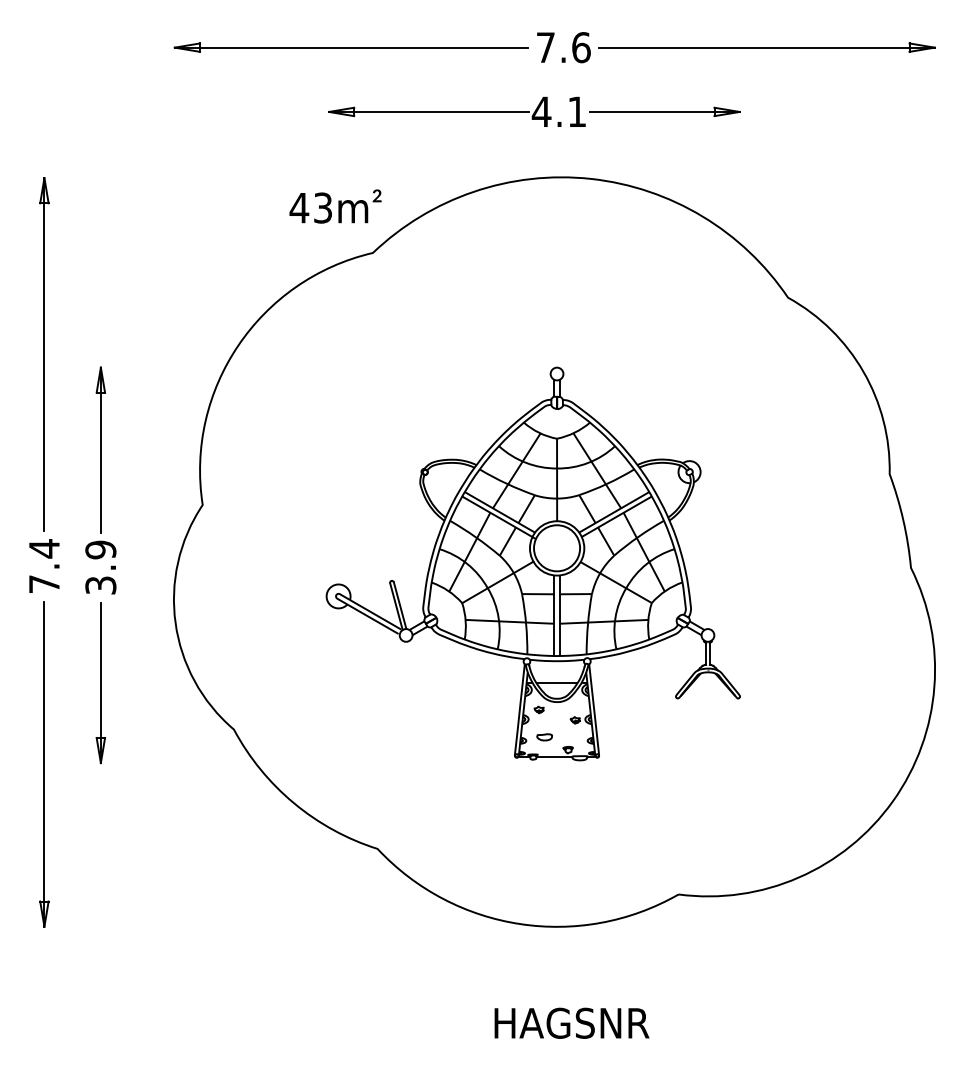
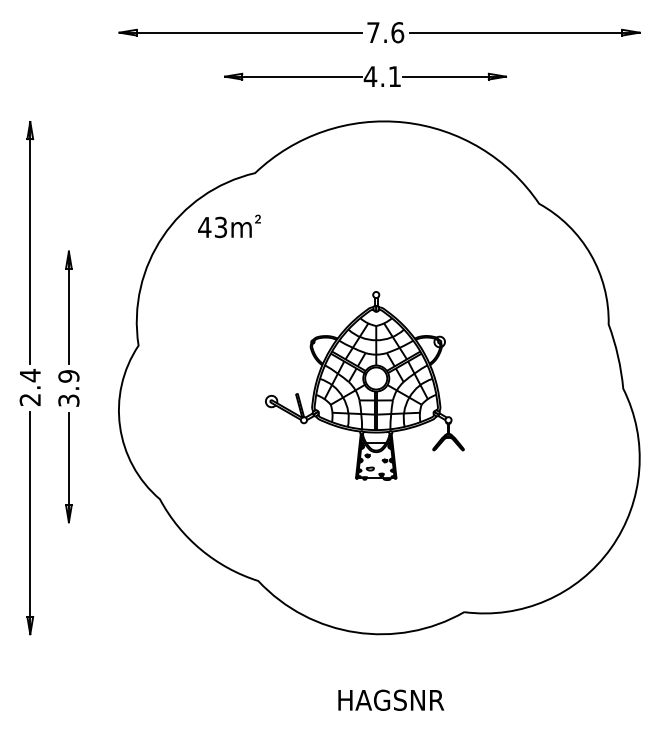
text: (335, 206) -> (229, 226), moved
part: (532, 563) -> (364, 385), size x0.7
text: (43, 585) -> (29, 400), 7.4 -> 2.4

